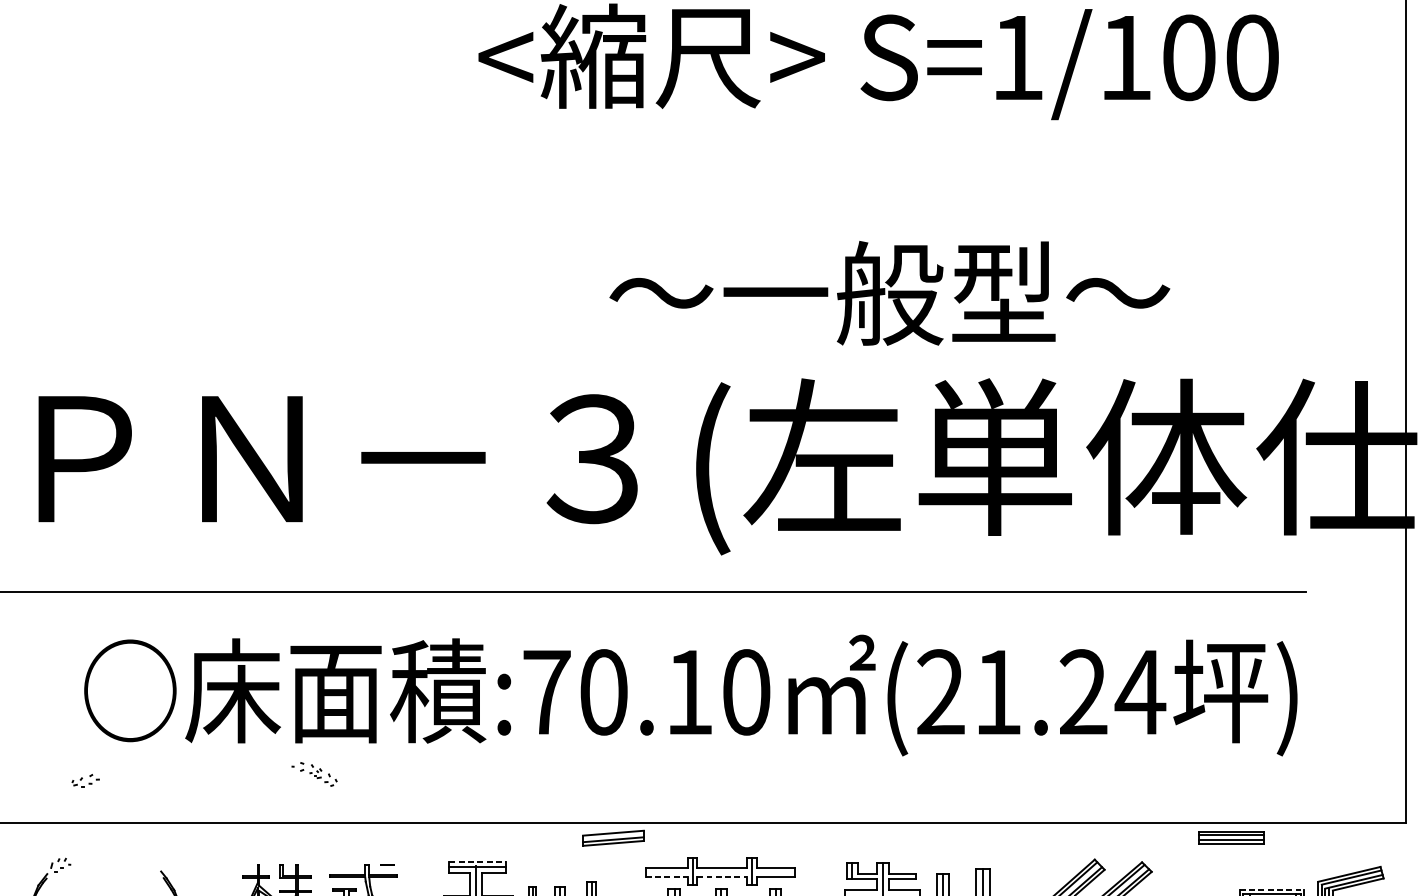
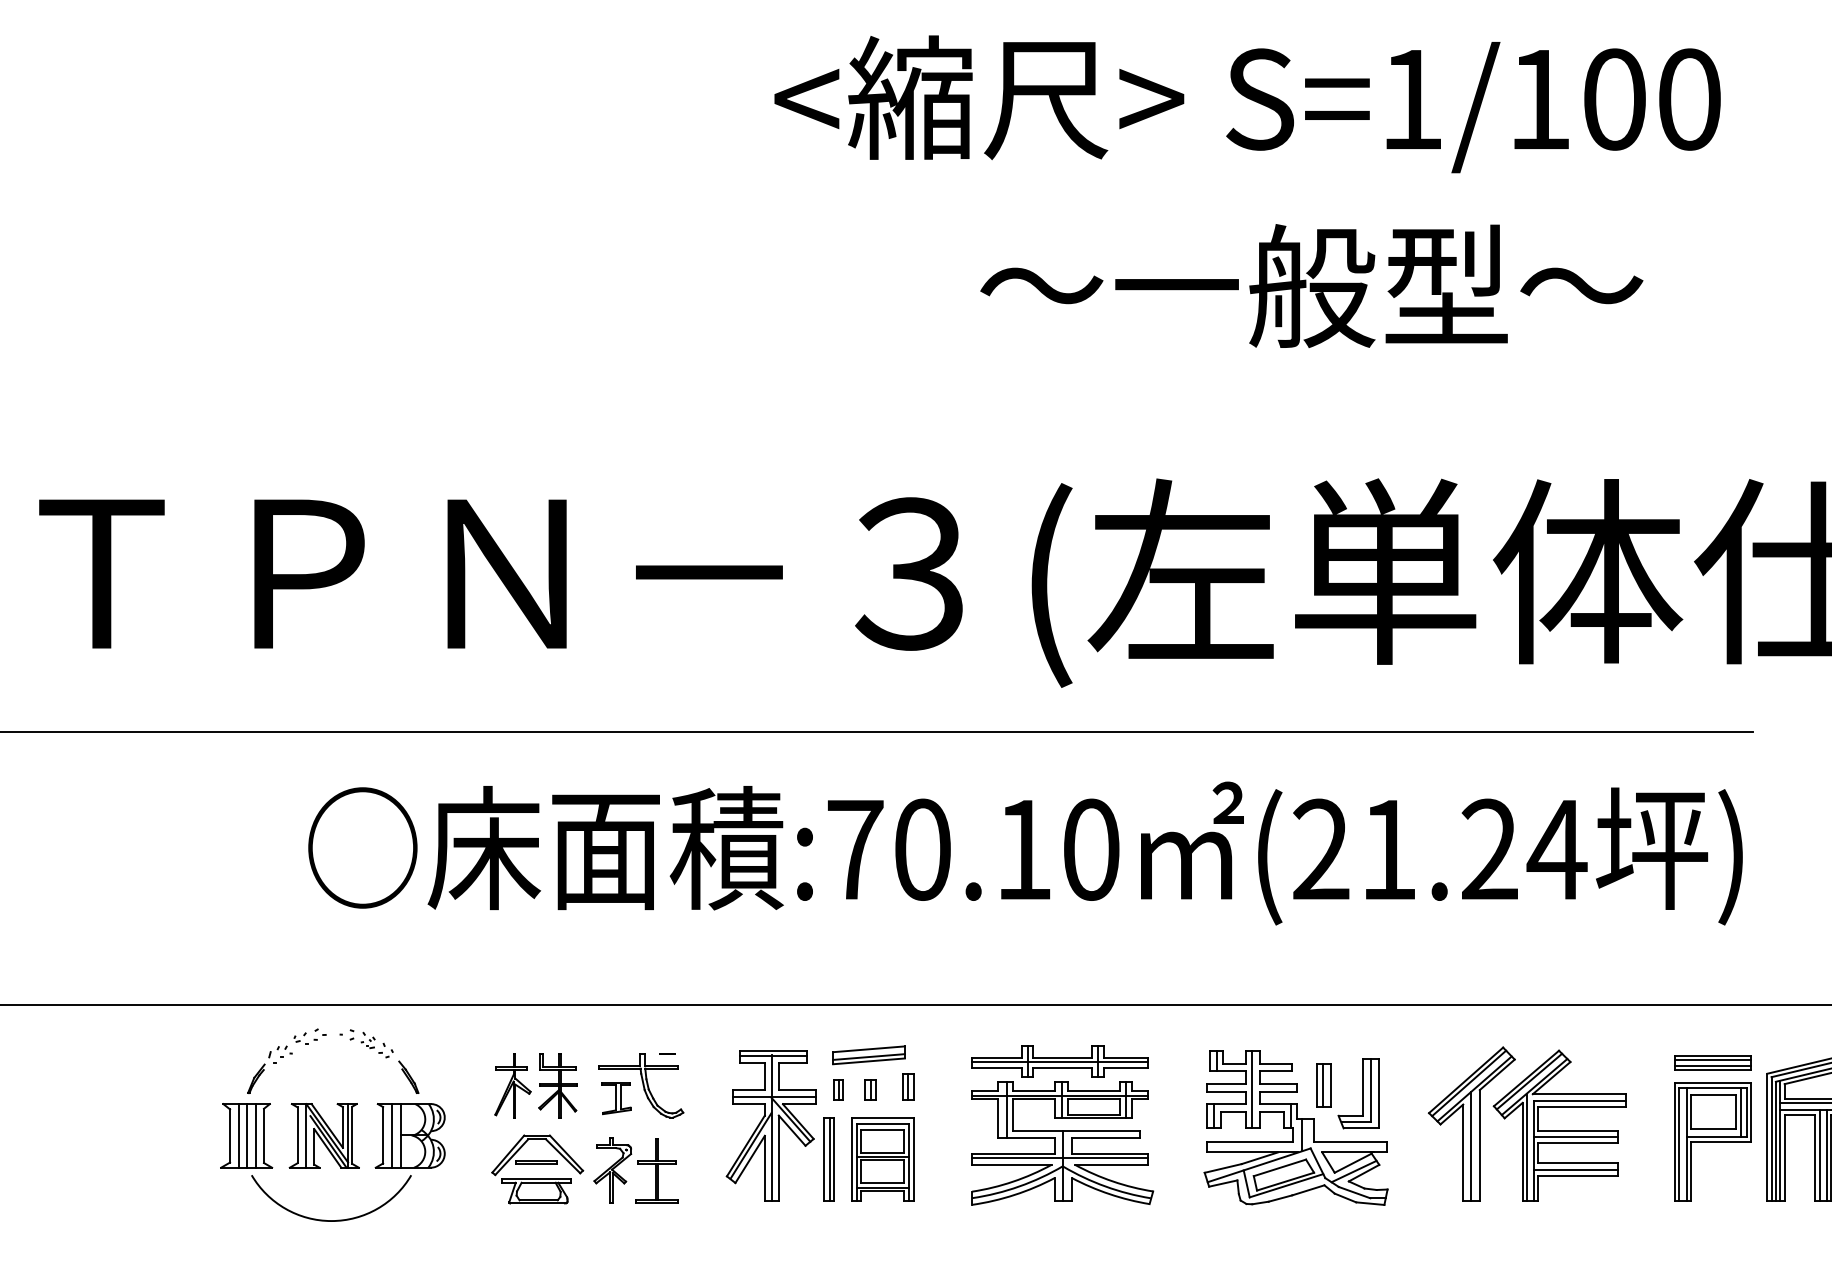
text: (889, 292) -> (1311, 285), moved
part: (314, 774) -> (366, 1043), moved
part: (85, 780) -> (309, 1036), moved
part: (1231, 837) -> (1712, 1062), moved
part: (613, 838) -> (868, 1055), moved
line: (477, 862) -> (773, 1050), dashed -> solid
line: (720, 872) -> (1060, 1062), added
line: (667, 877) -> (997, 1068), dashed -> solid
line: (722, 877) -> (1062, 1068), dashed -> solid
line: (1272, 890) -> (1713, 1083), dashed -> solid

